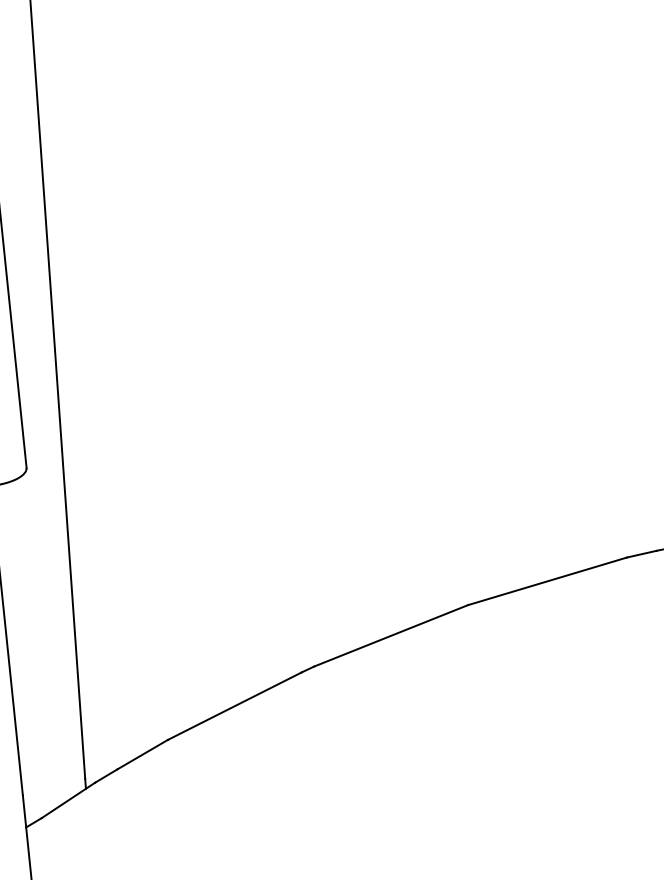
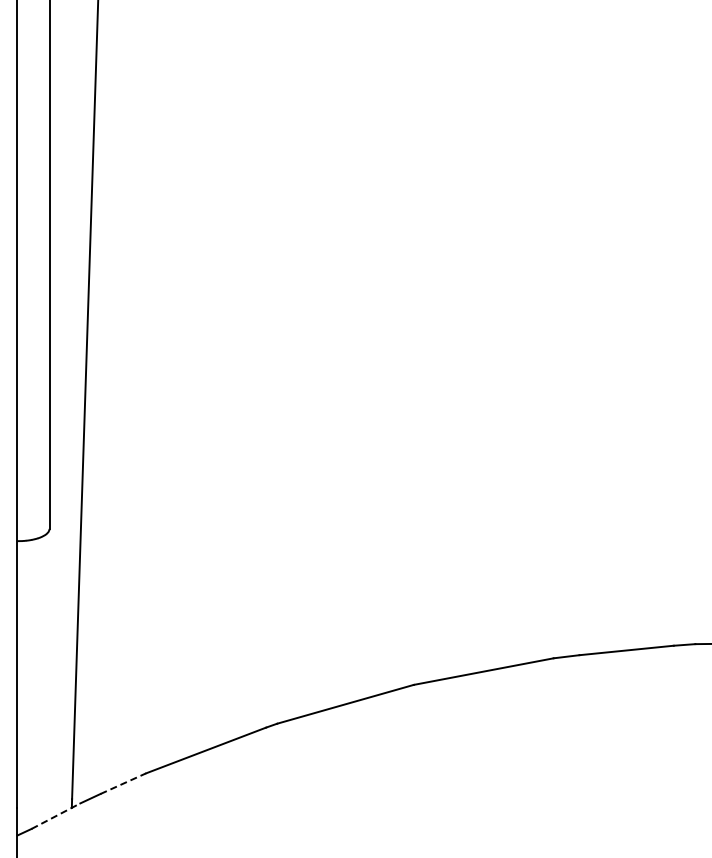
line: (142, 754) -> (123, 783), solid -> dashed
line: (68, 800) -> (55, 816), solid -> dashed

